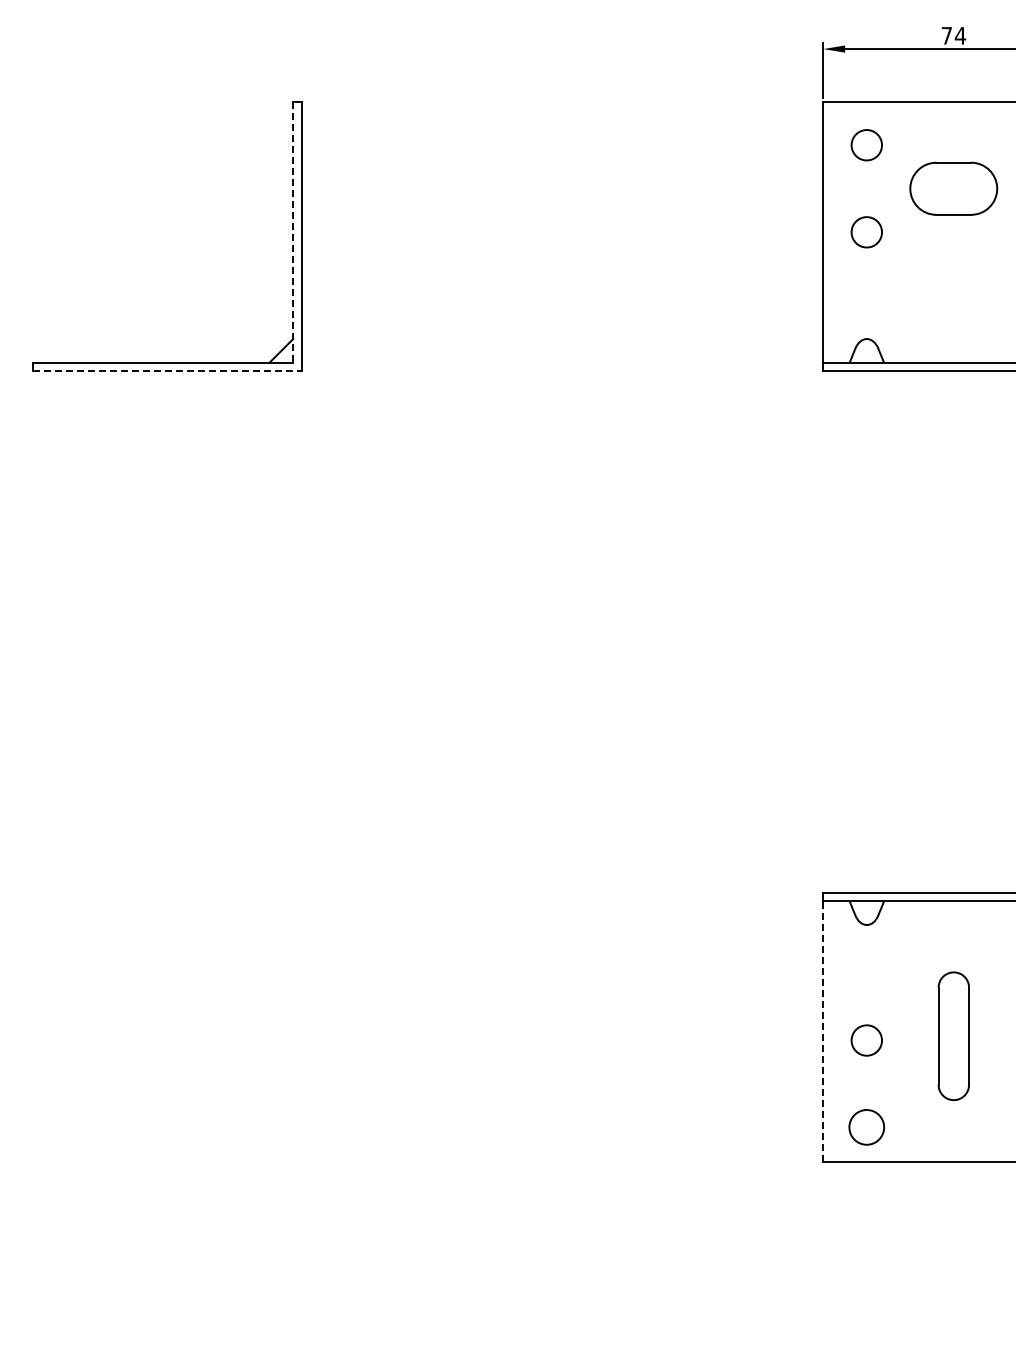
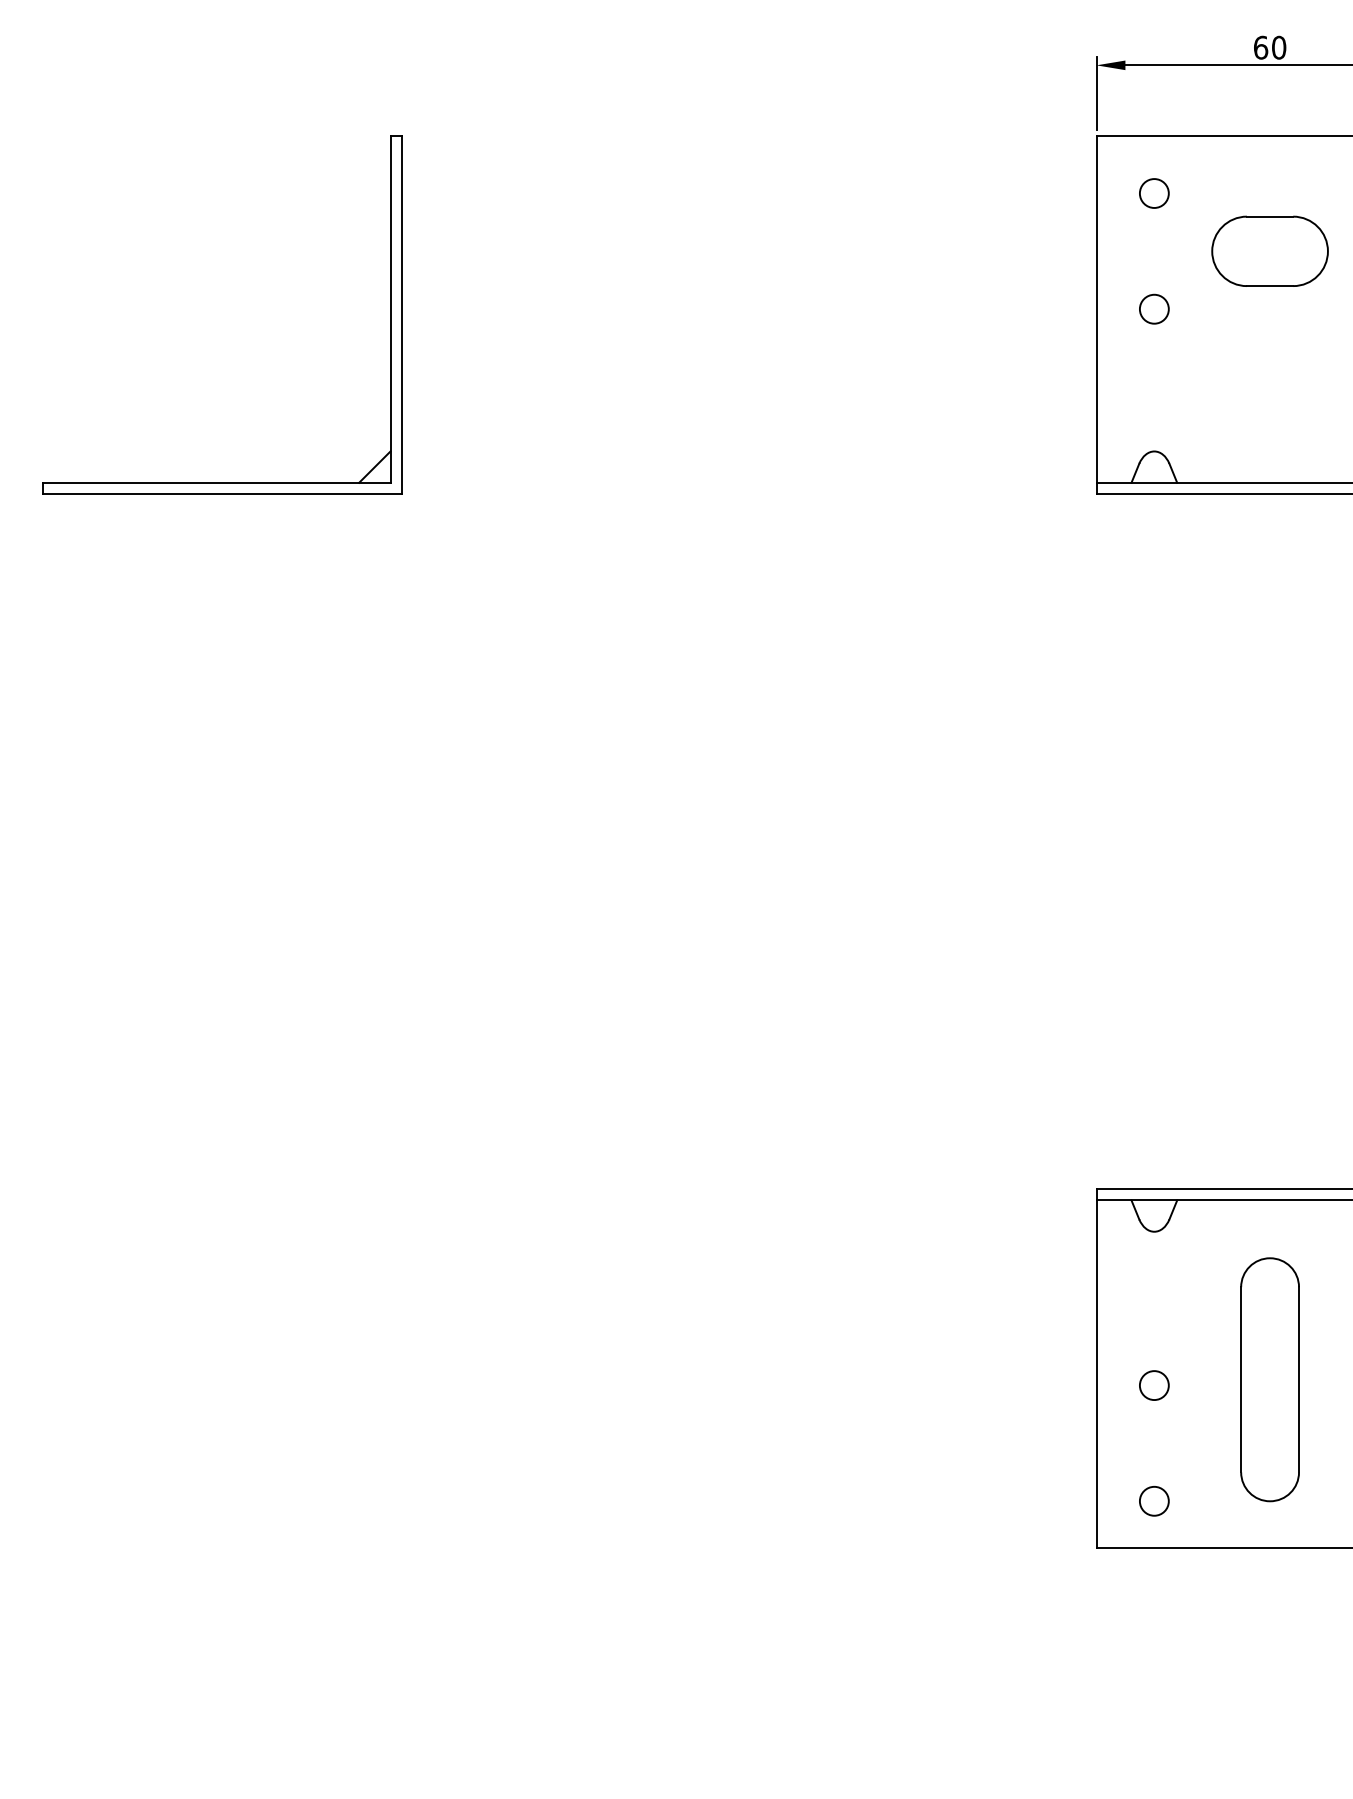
text: (953, 35) -> (1269, 47), 74 -> 60
circle: (866, 145) -> (1153, 193), size x0.71
circle: (866, 231) -> (1153, 308), size x0.71
line: (293, 232) -> (390, 309), dashed -> solid
line: (167, 371) -> (223, 494), dashed -> solid
line: (823, 1031) -> (1096, 1373), dashed -> solid
part: (953, 1036) -> (1269, 1380), size x1.43
circle: (866, 1040) -> (1153, 1385), size x0.71
circle: (866, 1127) -> (1153, 1501), size x0.62

